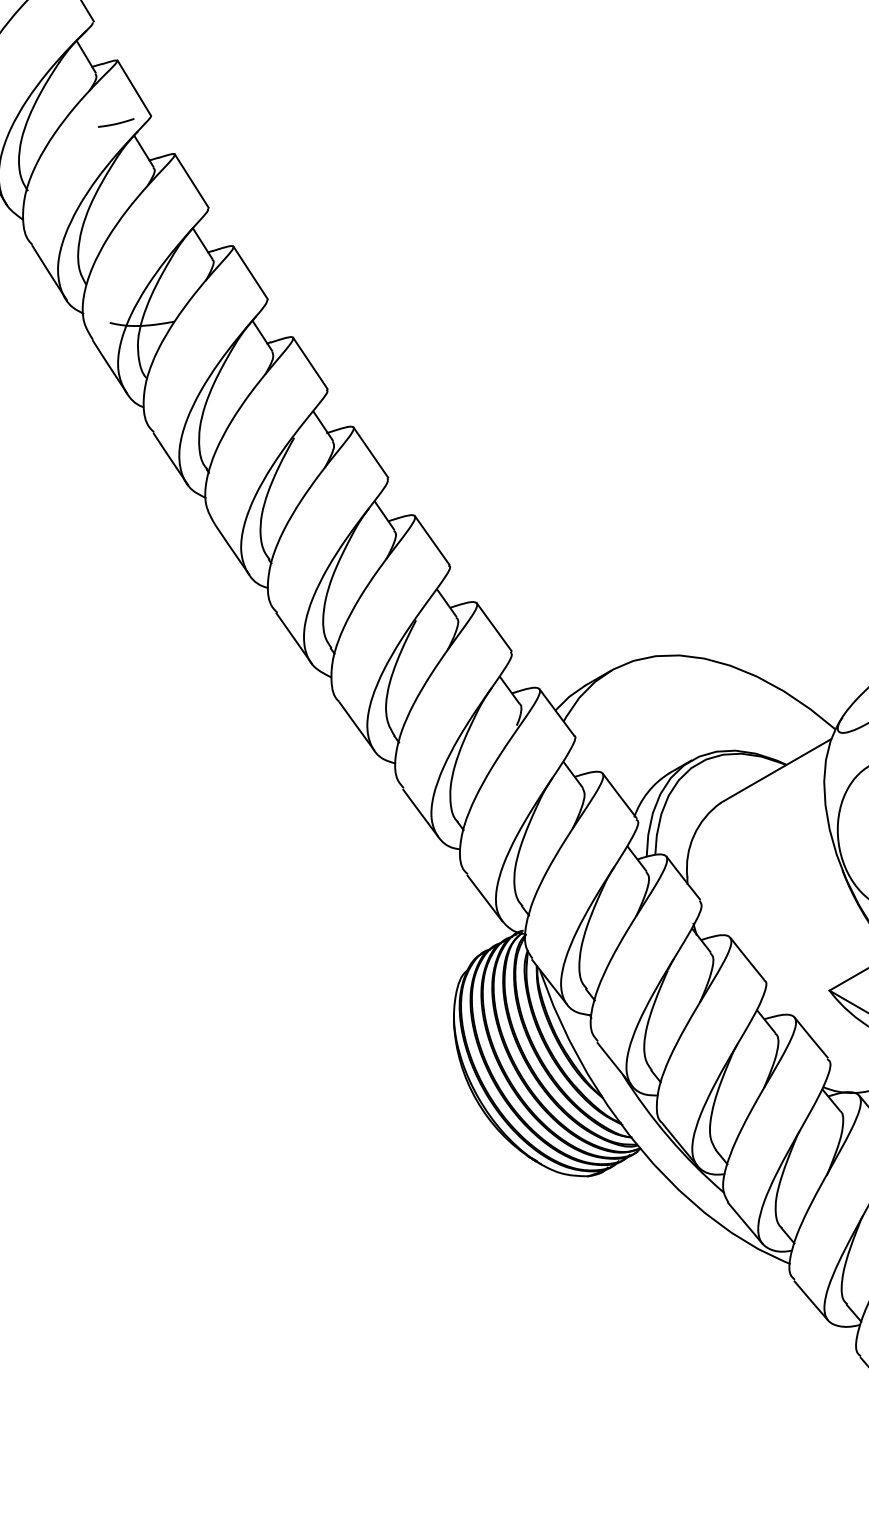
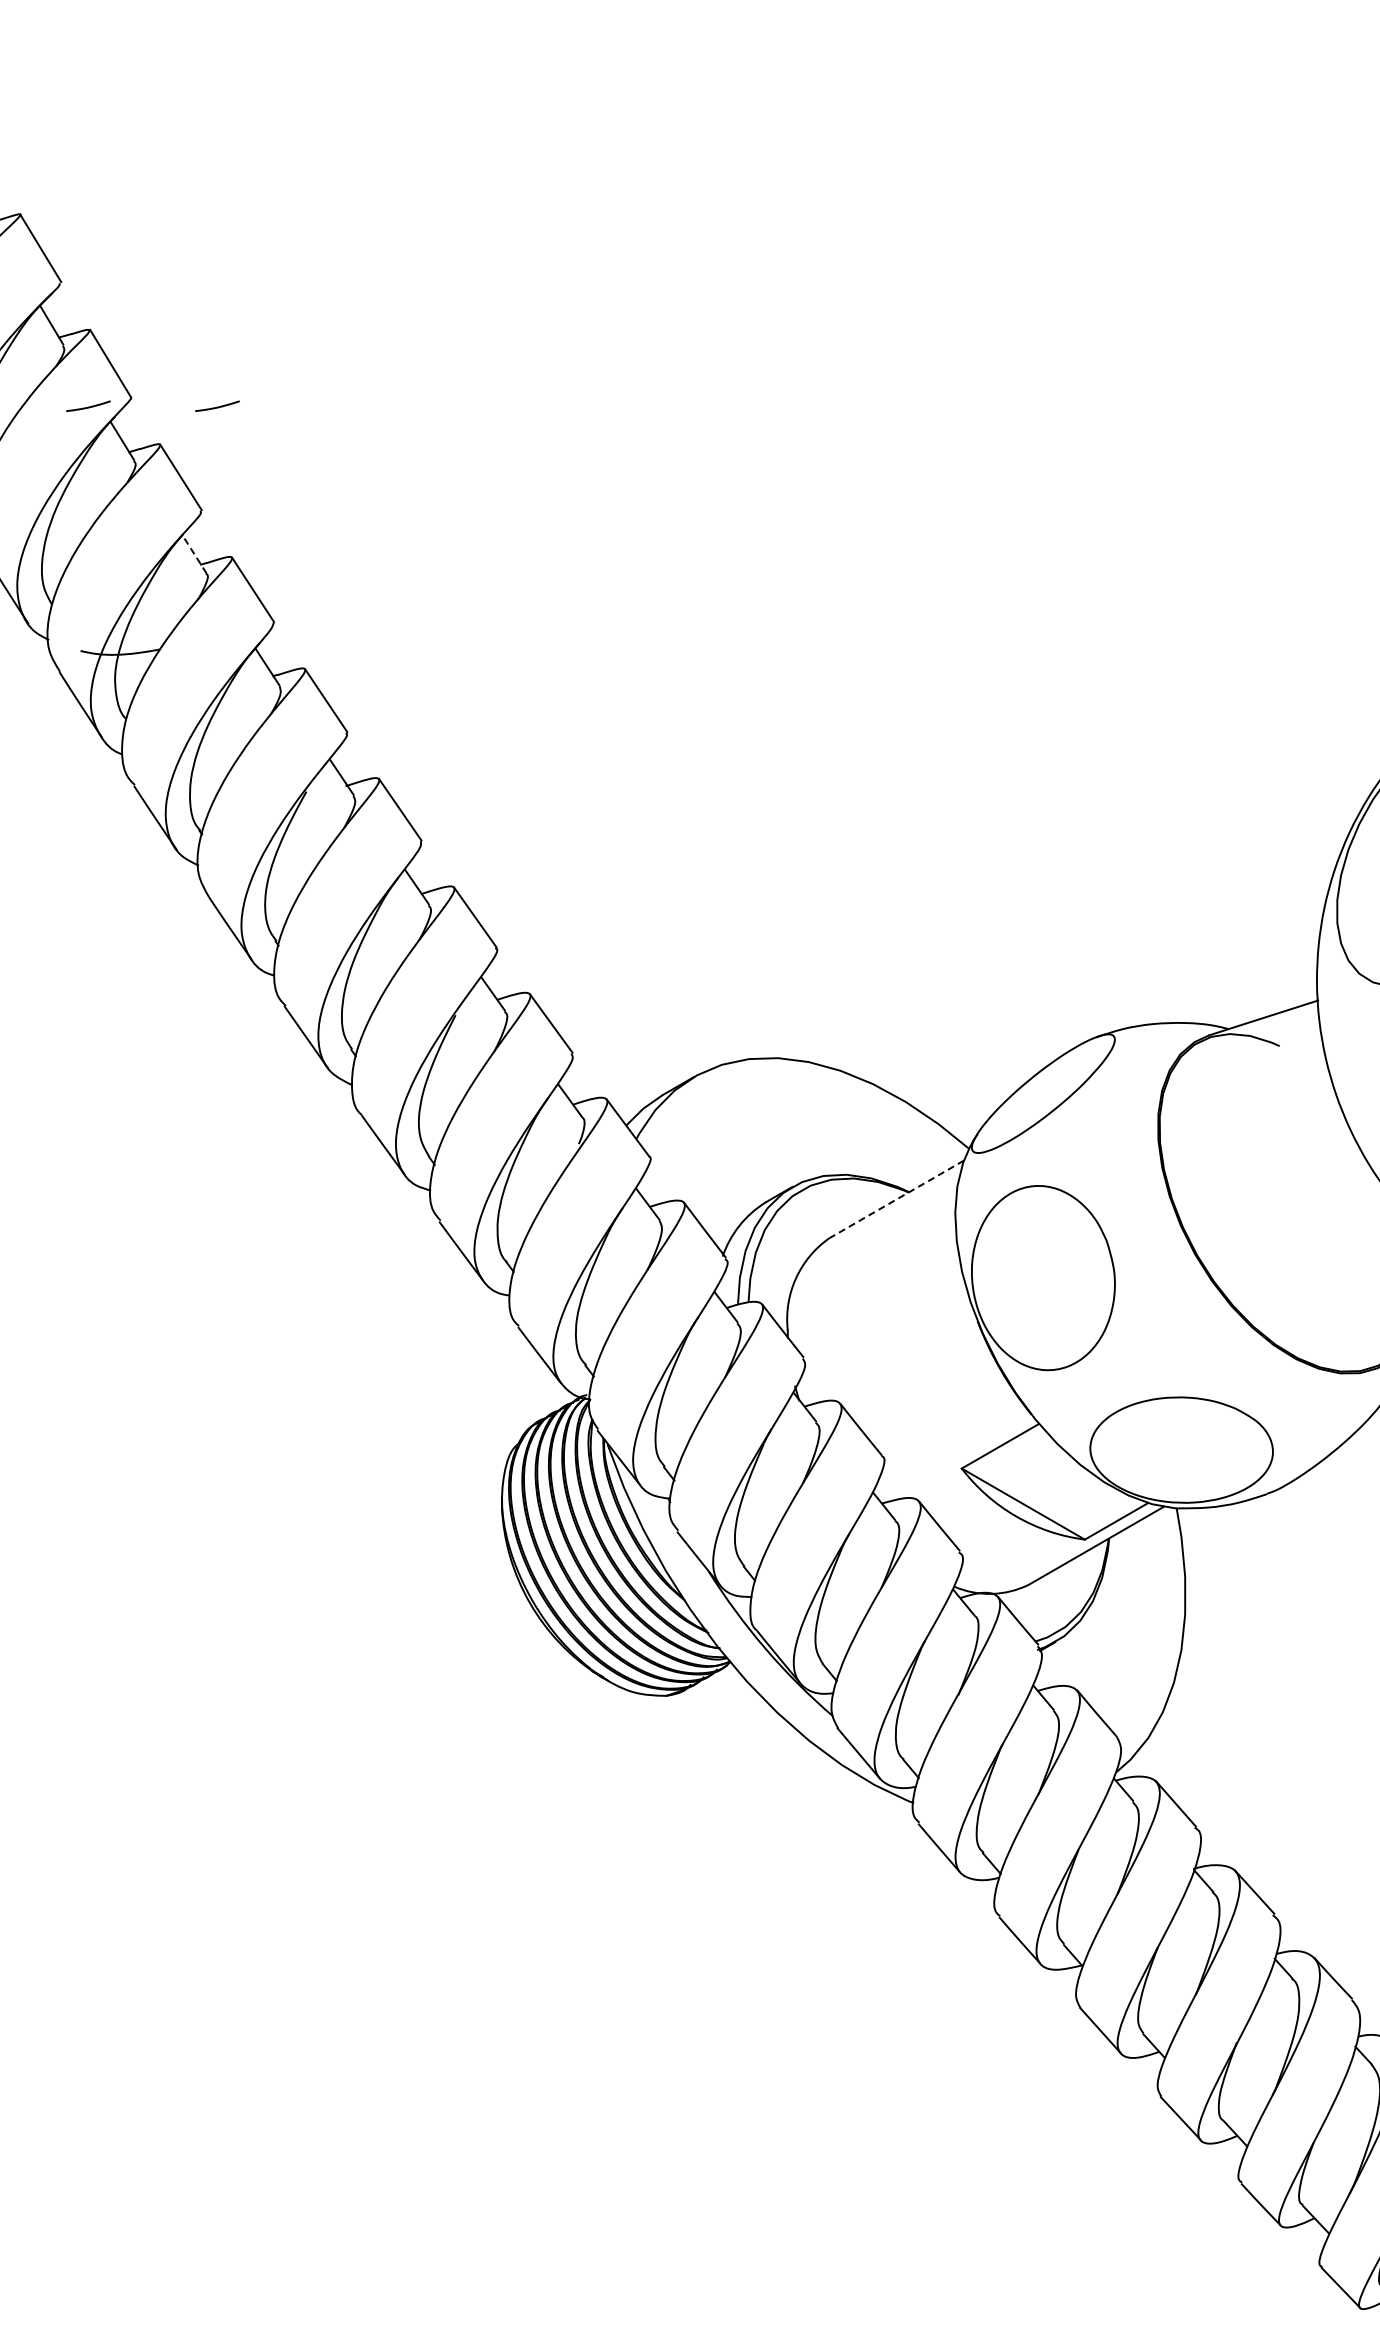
curve: (221, 123) -> (217, 406), added
line: (202, 243) -> (194, 553), solid -> dashed
line: (776, 770) -> (896, 1199), solid -> dashed

